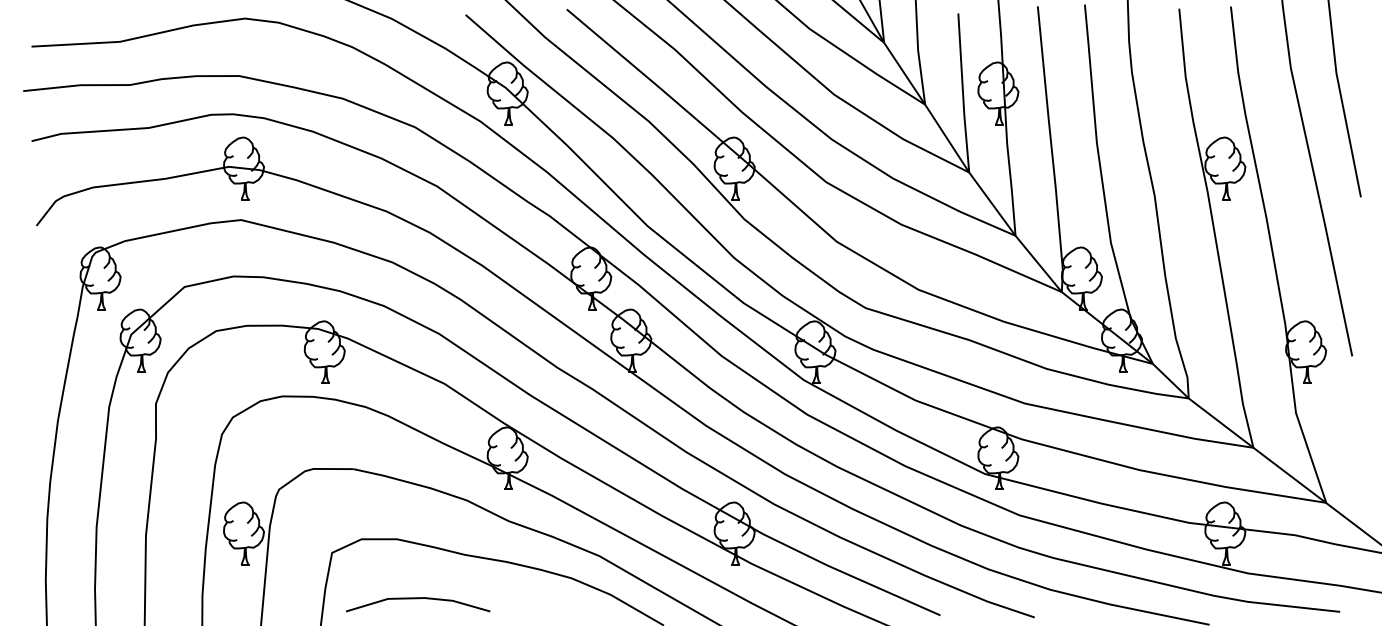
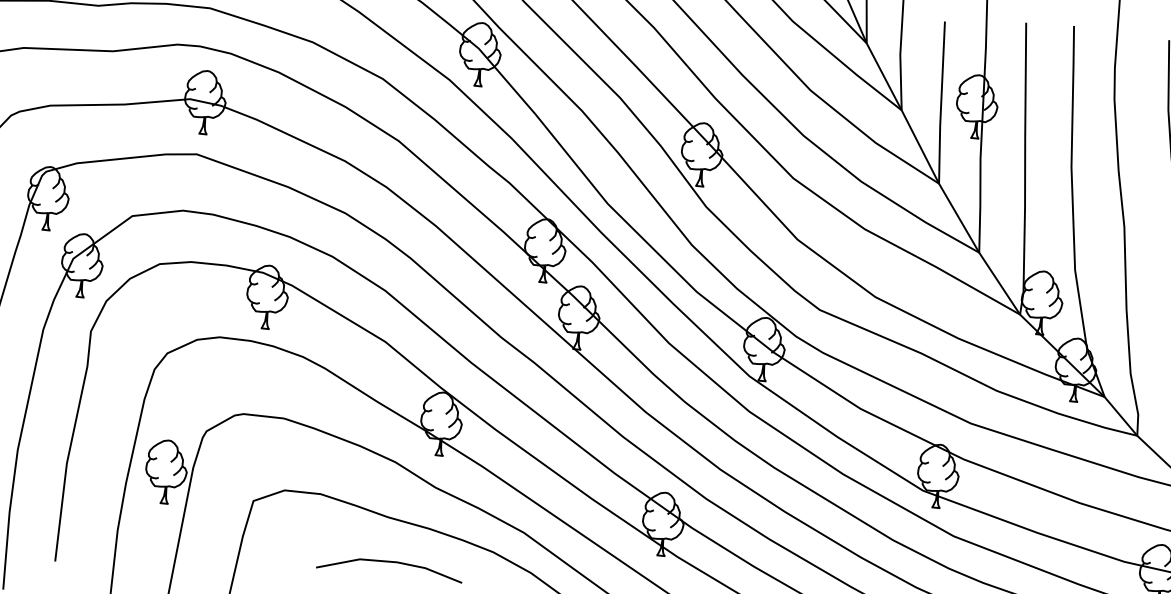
line: (418, 599) -> (390, 563), moved

